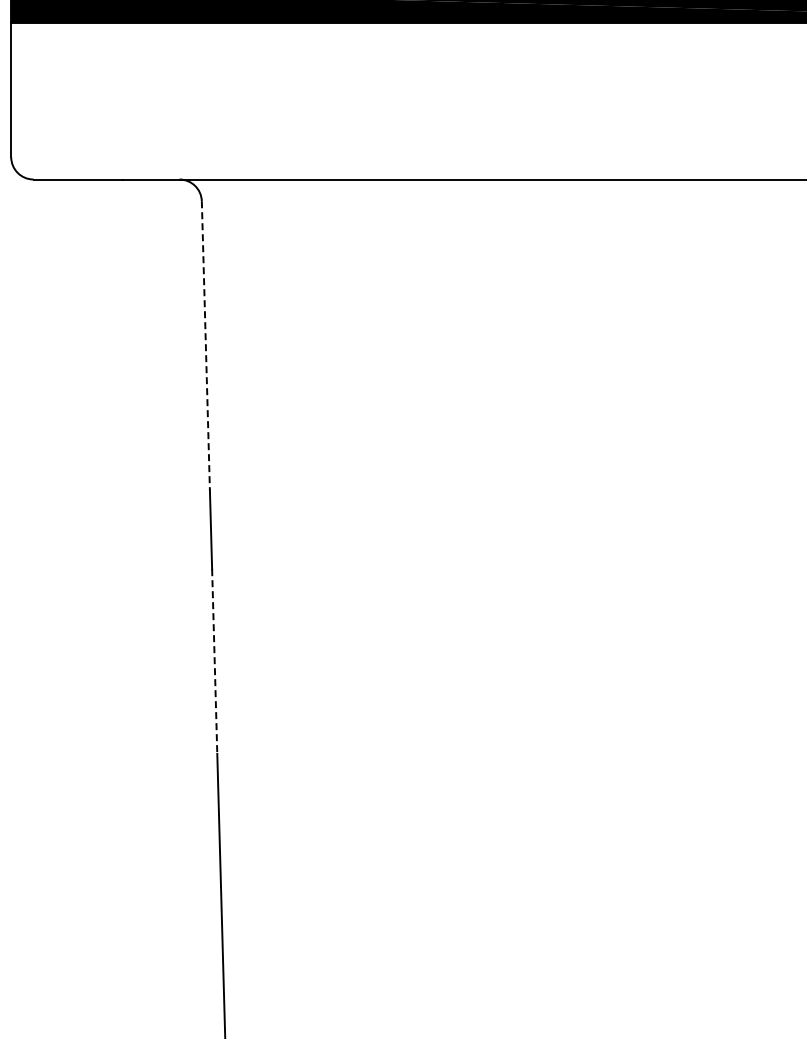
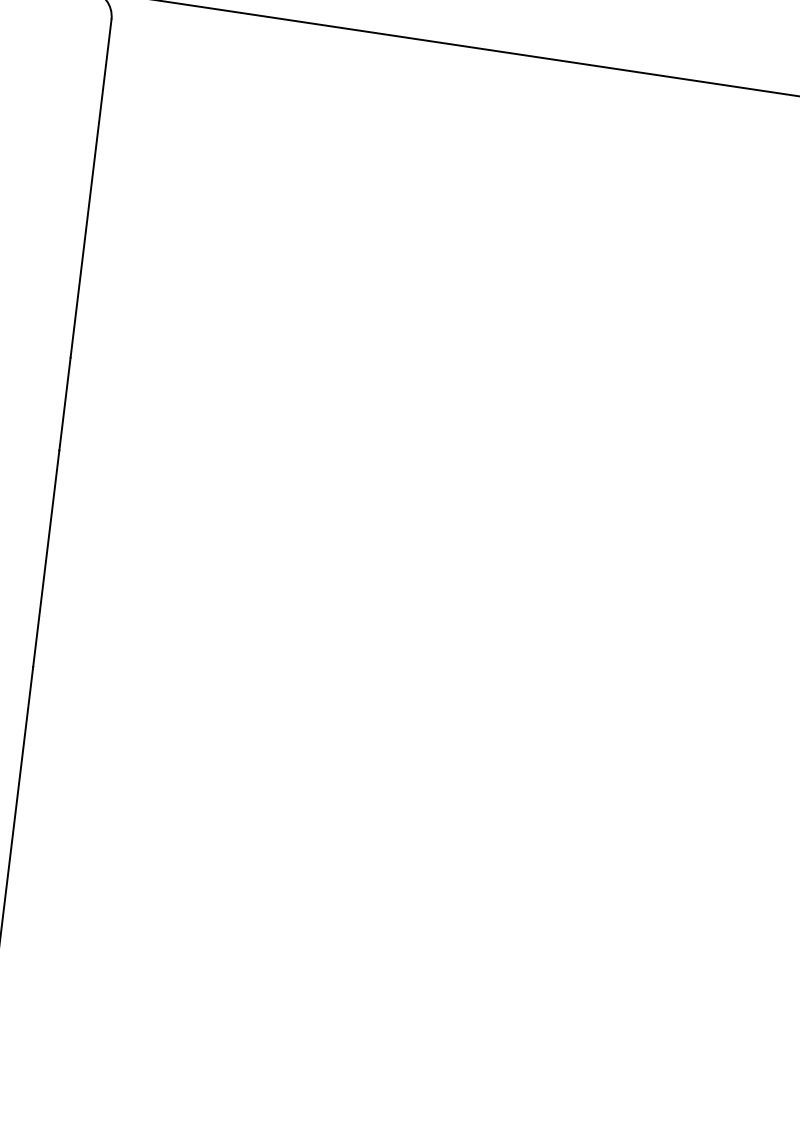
line: (205, 346) -> (90, 189), dashed -> solid
line: (214, 662) -> (45, 559), dashed -> solid

